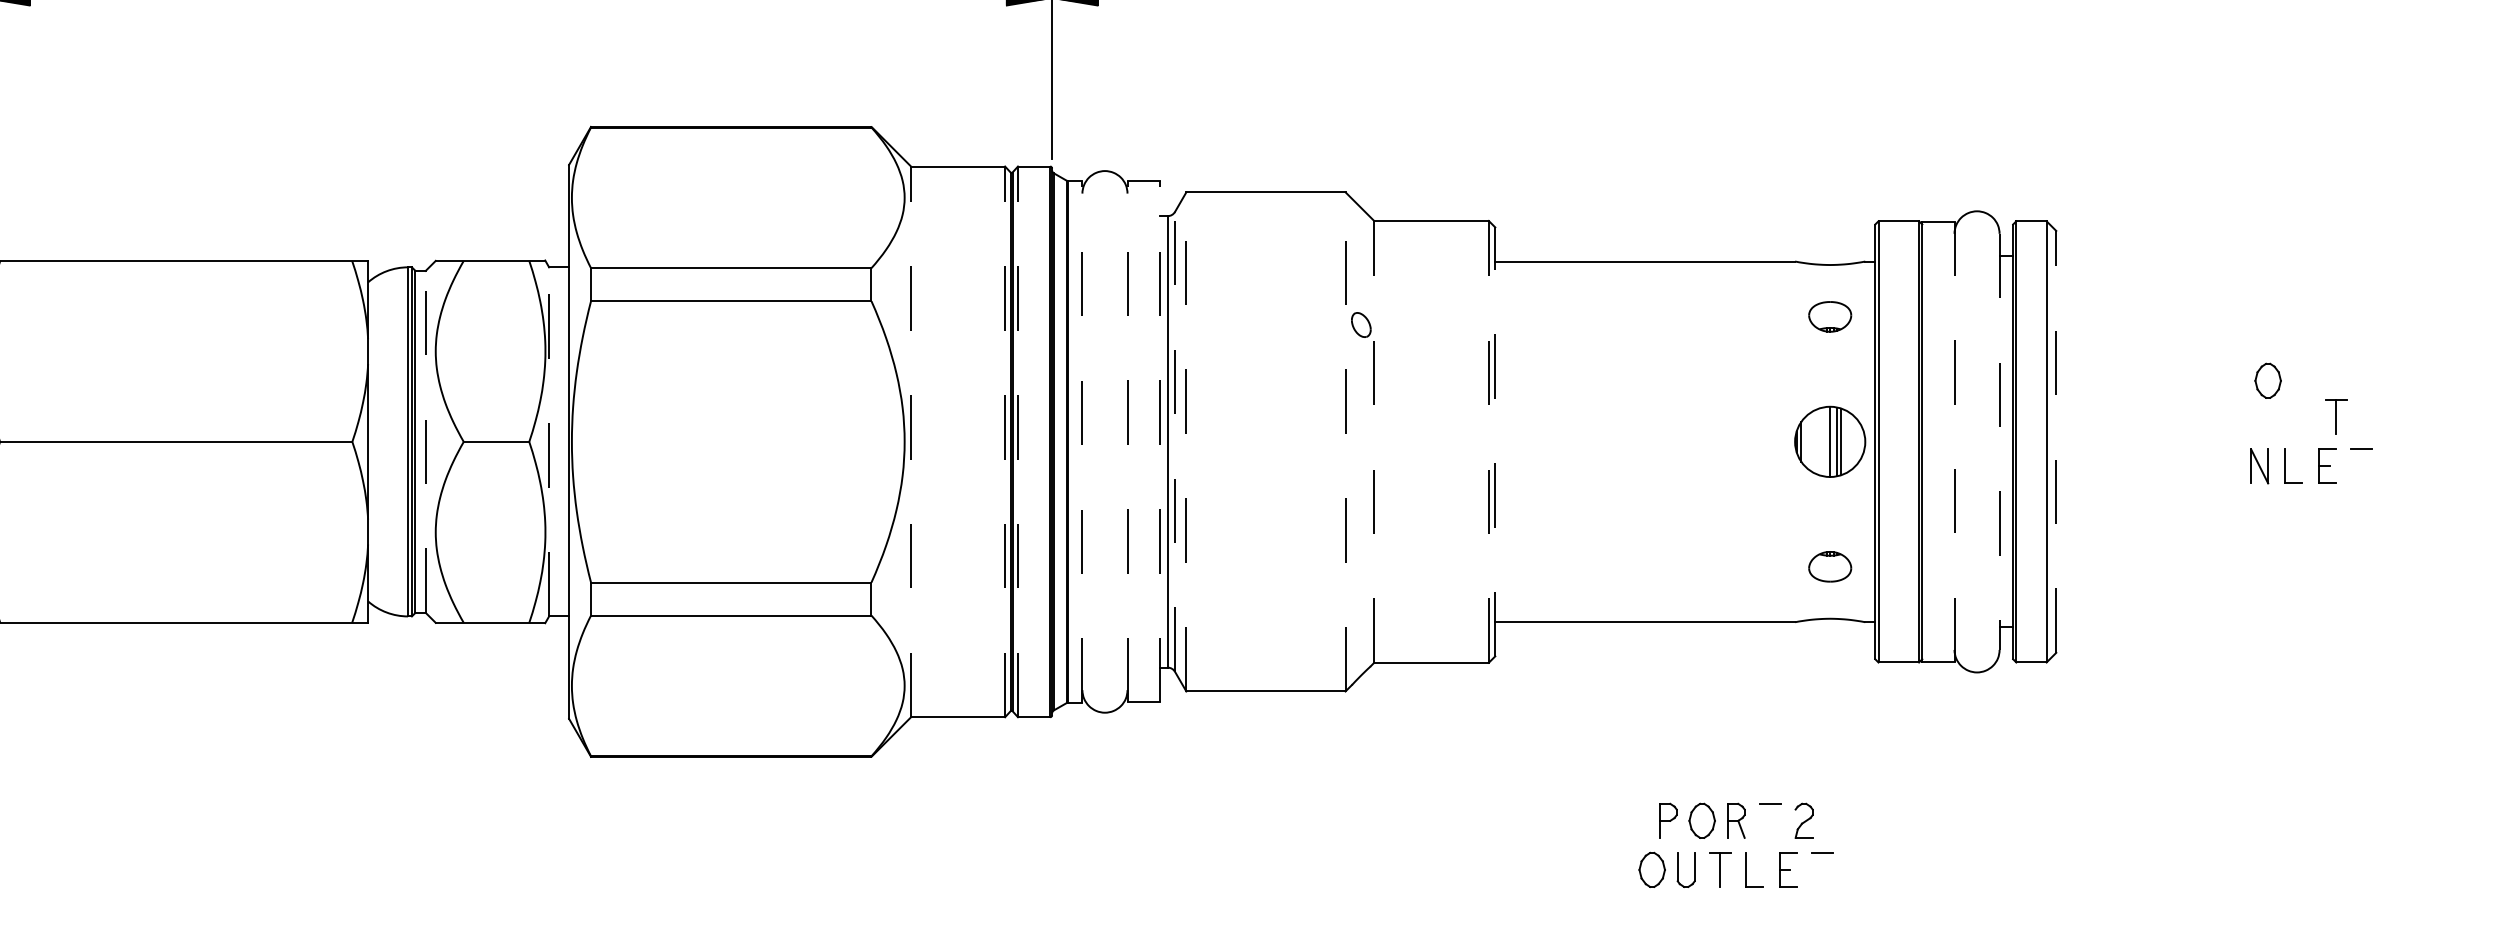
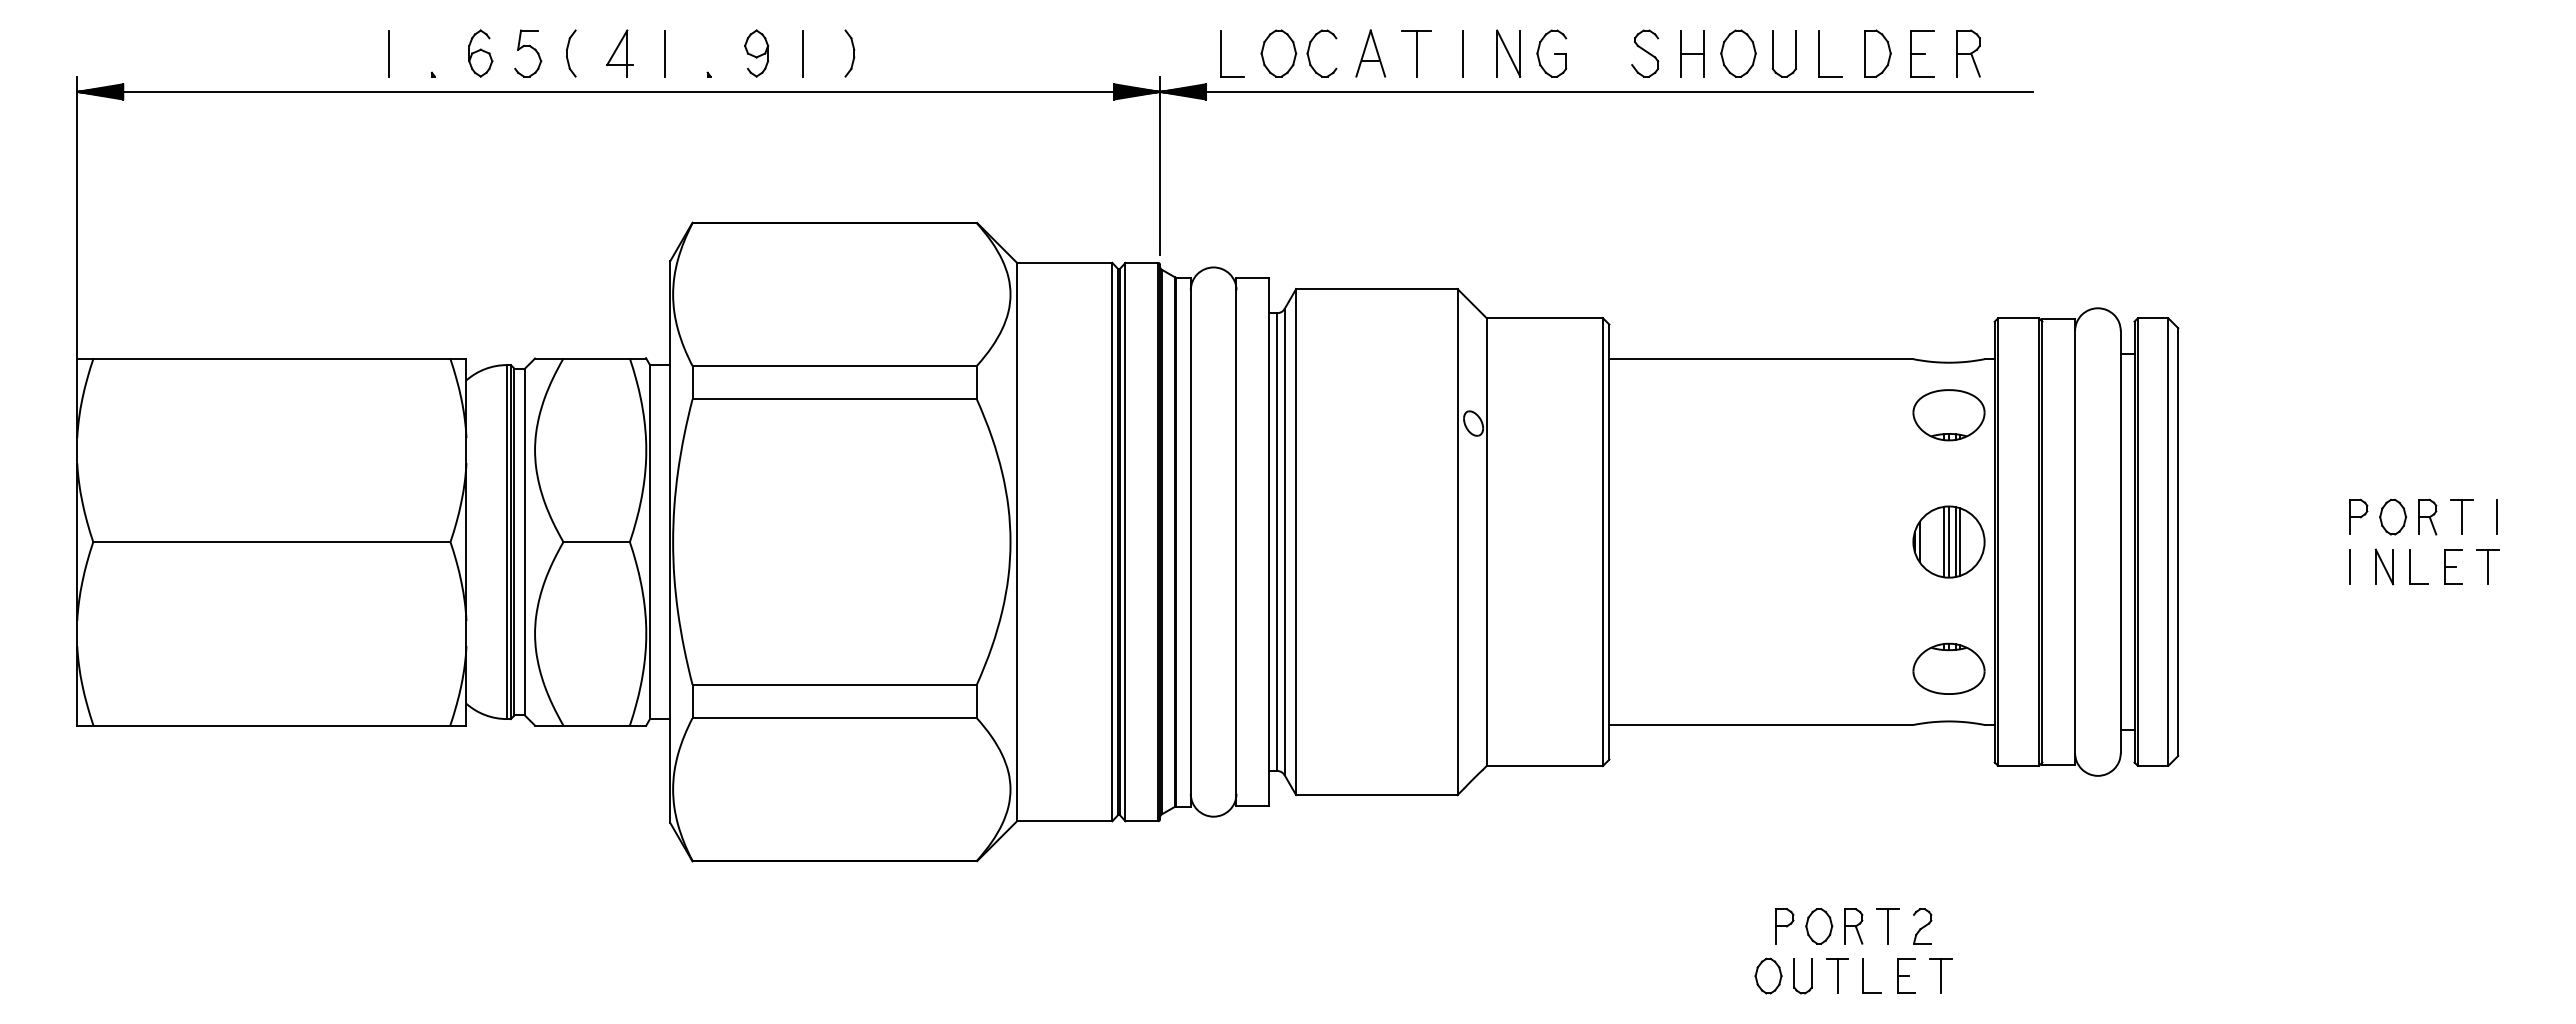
part: (1829, 317) -> (1948, 415), size x1.67
part: (2268, 381) -> (2393, 517), moved
part: (2234, 416) -> (2358, 516), added
part: (2302, 416) -> (2427, 516), added
line: (2370, 416) -> (2496, 516), added
line: (425, 441) -> (524, 541), dashed -> solid
line: (911, 441) -> (1017, 541), dashed -> solid
line: (1005, 441) -> (1112, 541), dashed -> solid
line: (1018, 441) -> (1125, 541), dashed -> solid
line: (1127, 441) -> (1236, 541), dashed -> solid
line: (1160, 441) -> (1269, 541), dashed -> solid
line: (1174, 441) -> (1284, 541), dashed -> solid
line: (1186, 441) -> (1296, 541), dashed -> solid
line: (1345, 441) -> (1457, 541), dashed -> solid
line: (1374, 441) -> (1486, 541), dashed -> solid
line: (1488, 441) -> (1602, 541), dashed -> solid
line: (1495, 441) -> (1609, 541), dashed -> solid
line: (1825, 441) -> (1944, 541), added
line: (1954, 441) -> (2075, 541), dashed -> solid
line: (549, 442) -> (650, 542), dashed -> solid
line: (1082, 442) -> (1190, 542), dashed -> solid
line: (1999, 442) -> (2120, 542), dashed -> solid
line: (2056, 442) -> (2178, 542), dashed -> solid
line: (2226, 465) -> (2350, 566), added
line: (2361, 465) -> (2487, 566), added
part: (1829, 566) -> (1948, 668), size x1.67
line: (1770, 820) -> (1888, 926), added
line: (1821, 869) -> (1940, 975), added

